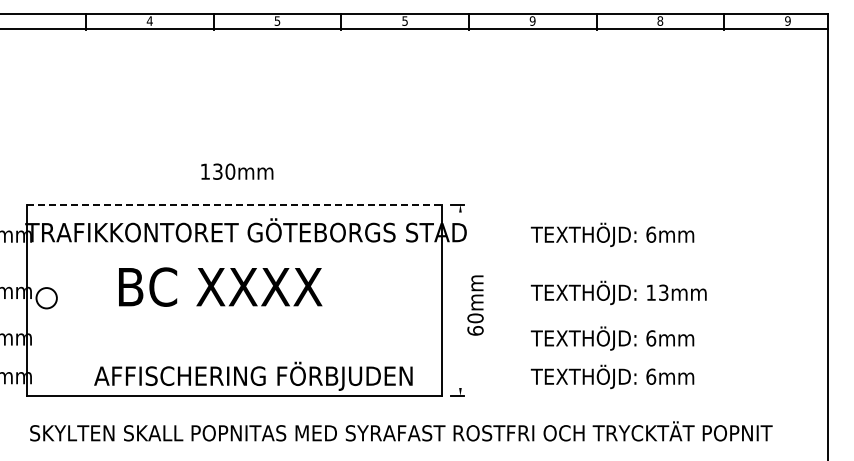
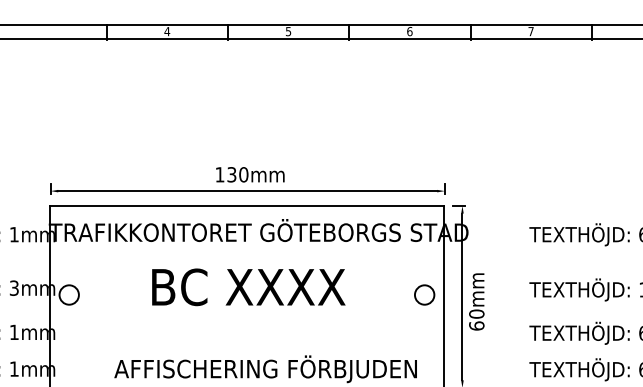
text: (405, 20) -> (410, 31), 5 -> 6
text: (532, 20) -> (530, 31), 9 -> 7
part: (234, 186) -> (247, 188), added
line: (234, 204) -> (247, 205), dashed -> solid
text: (220, 286) -> (248, 286), moved
circle: (420, 298) -> (424, 295), added
line: (460, 300) -> (462, 297), added

